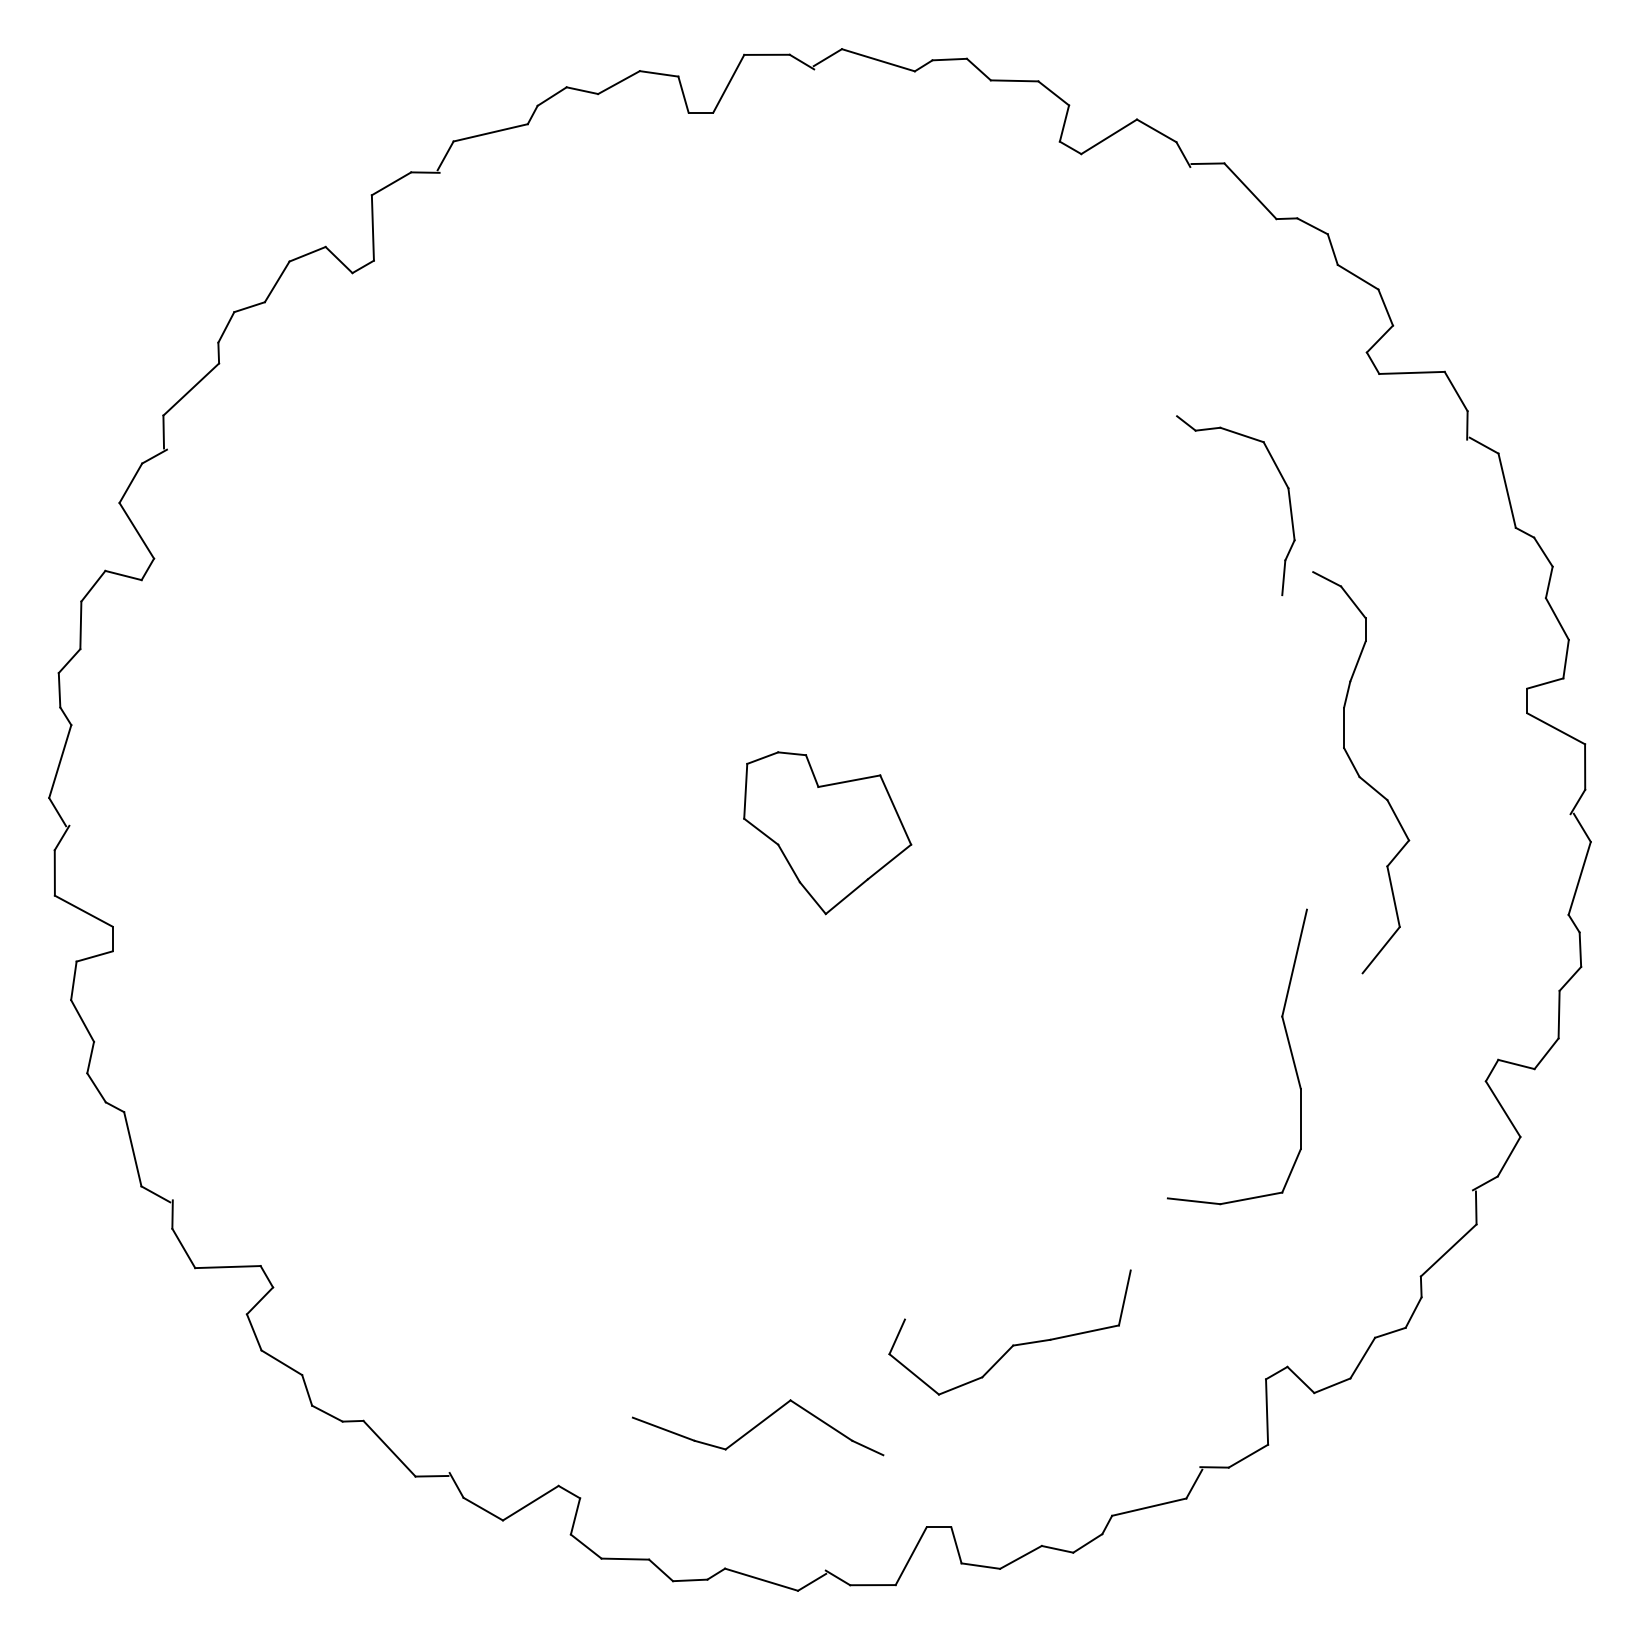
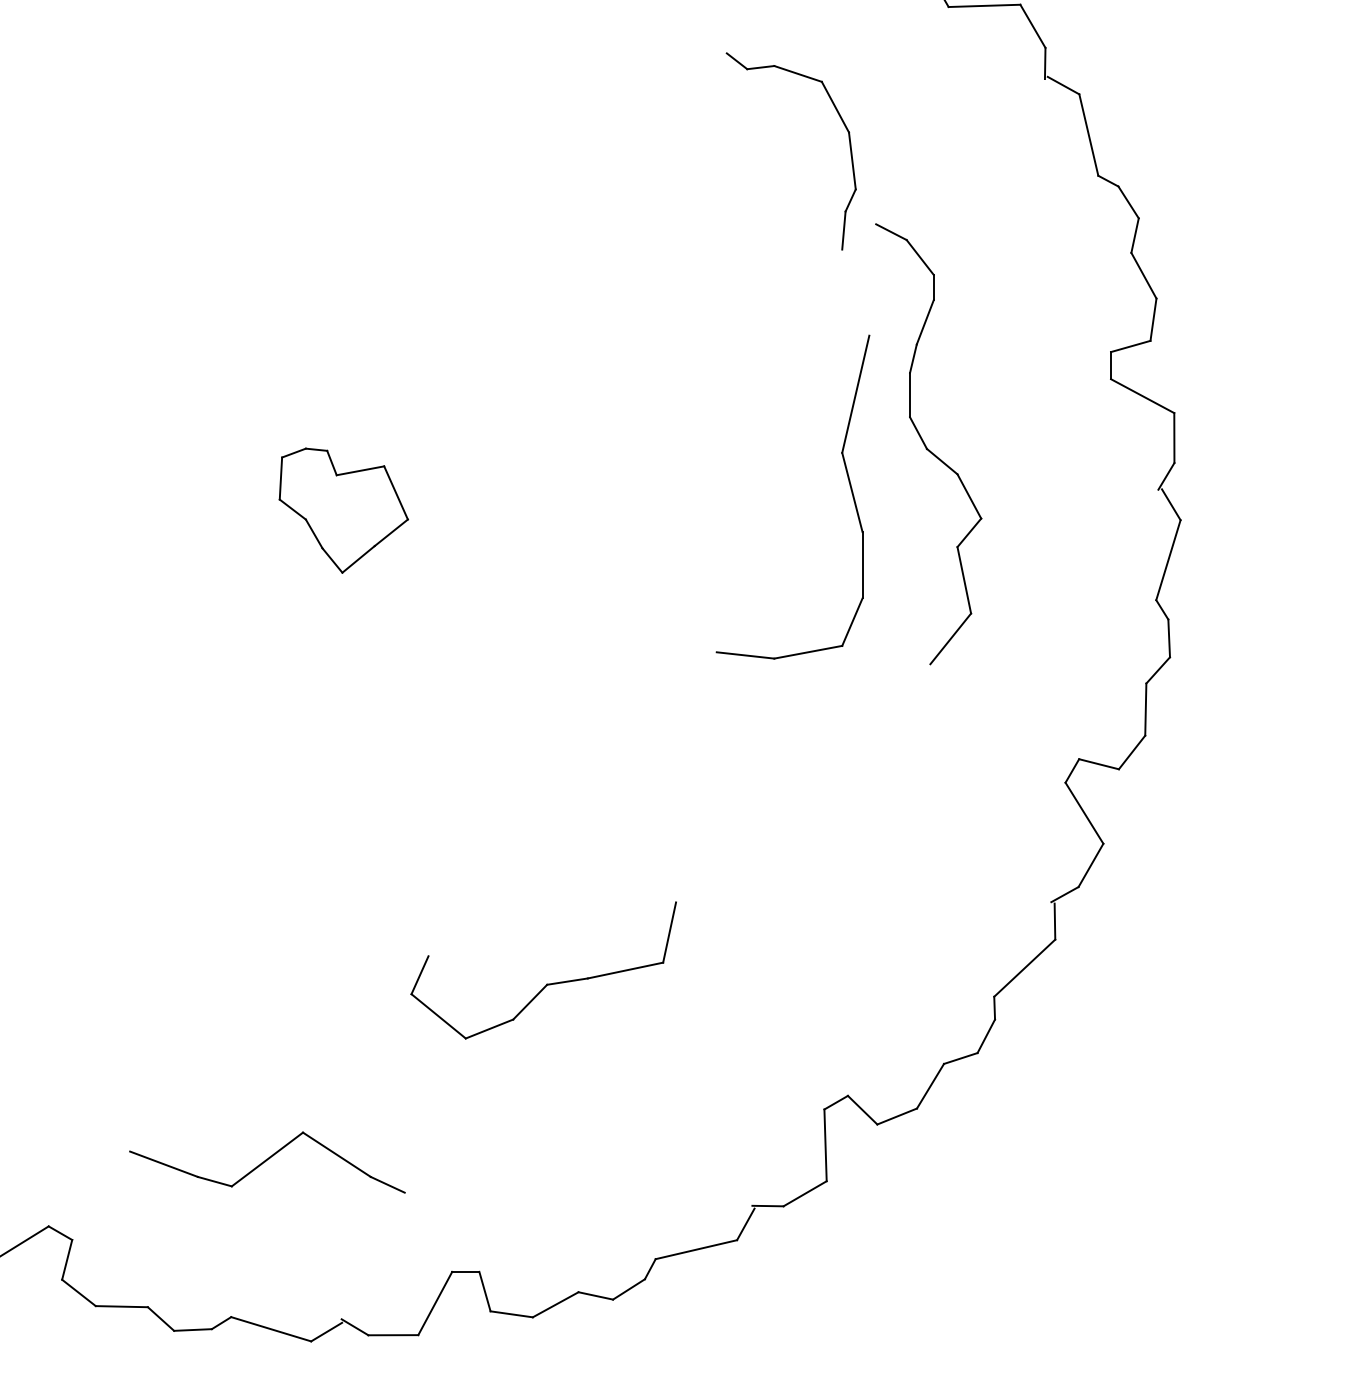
part: (827, 833) -> (343, 510), size x0.7
part: (1288, 1045) -> (849, 484), moved
part: (1012, 1344) -> (546, 983), moved

